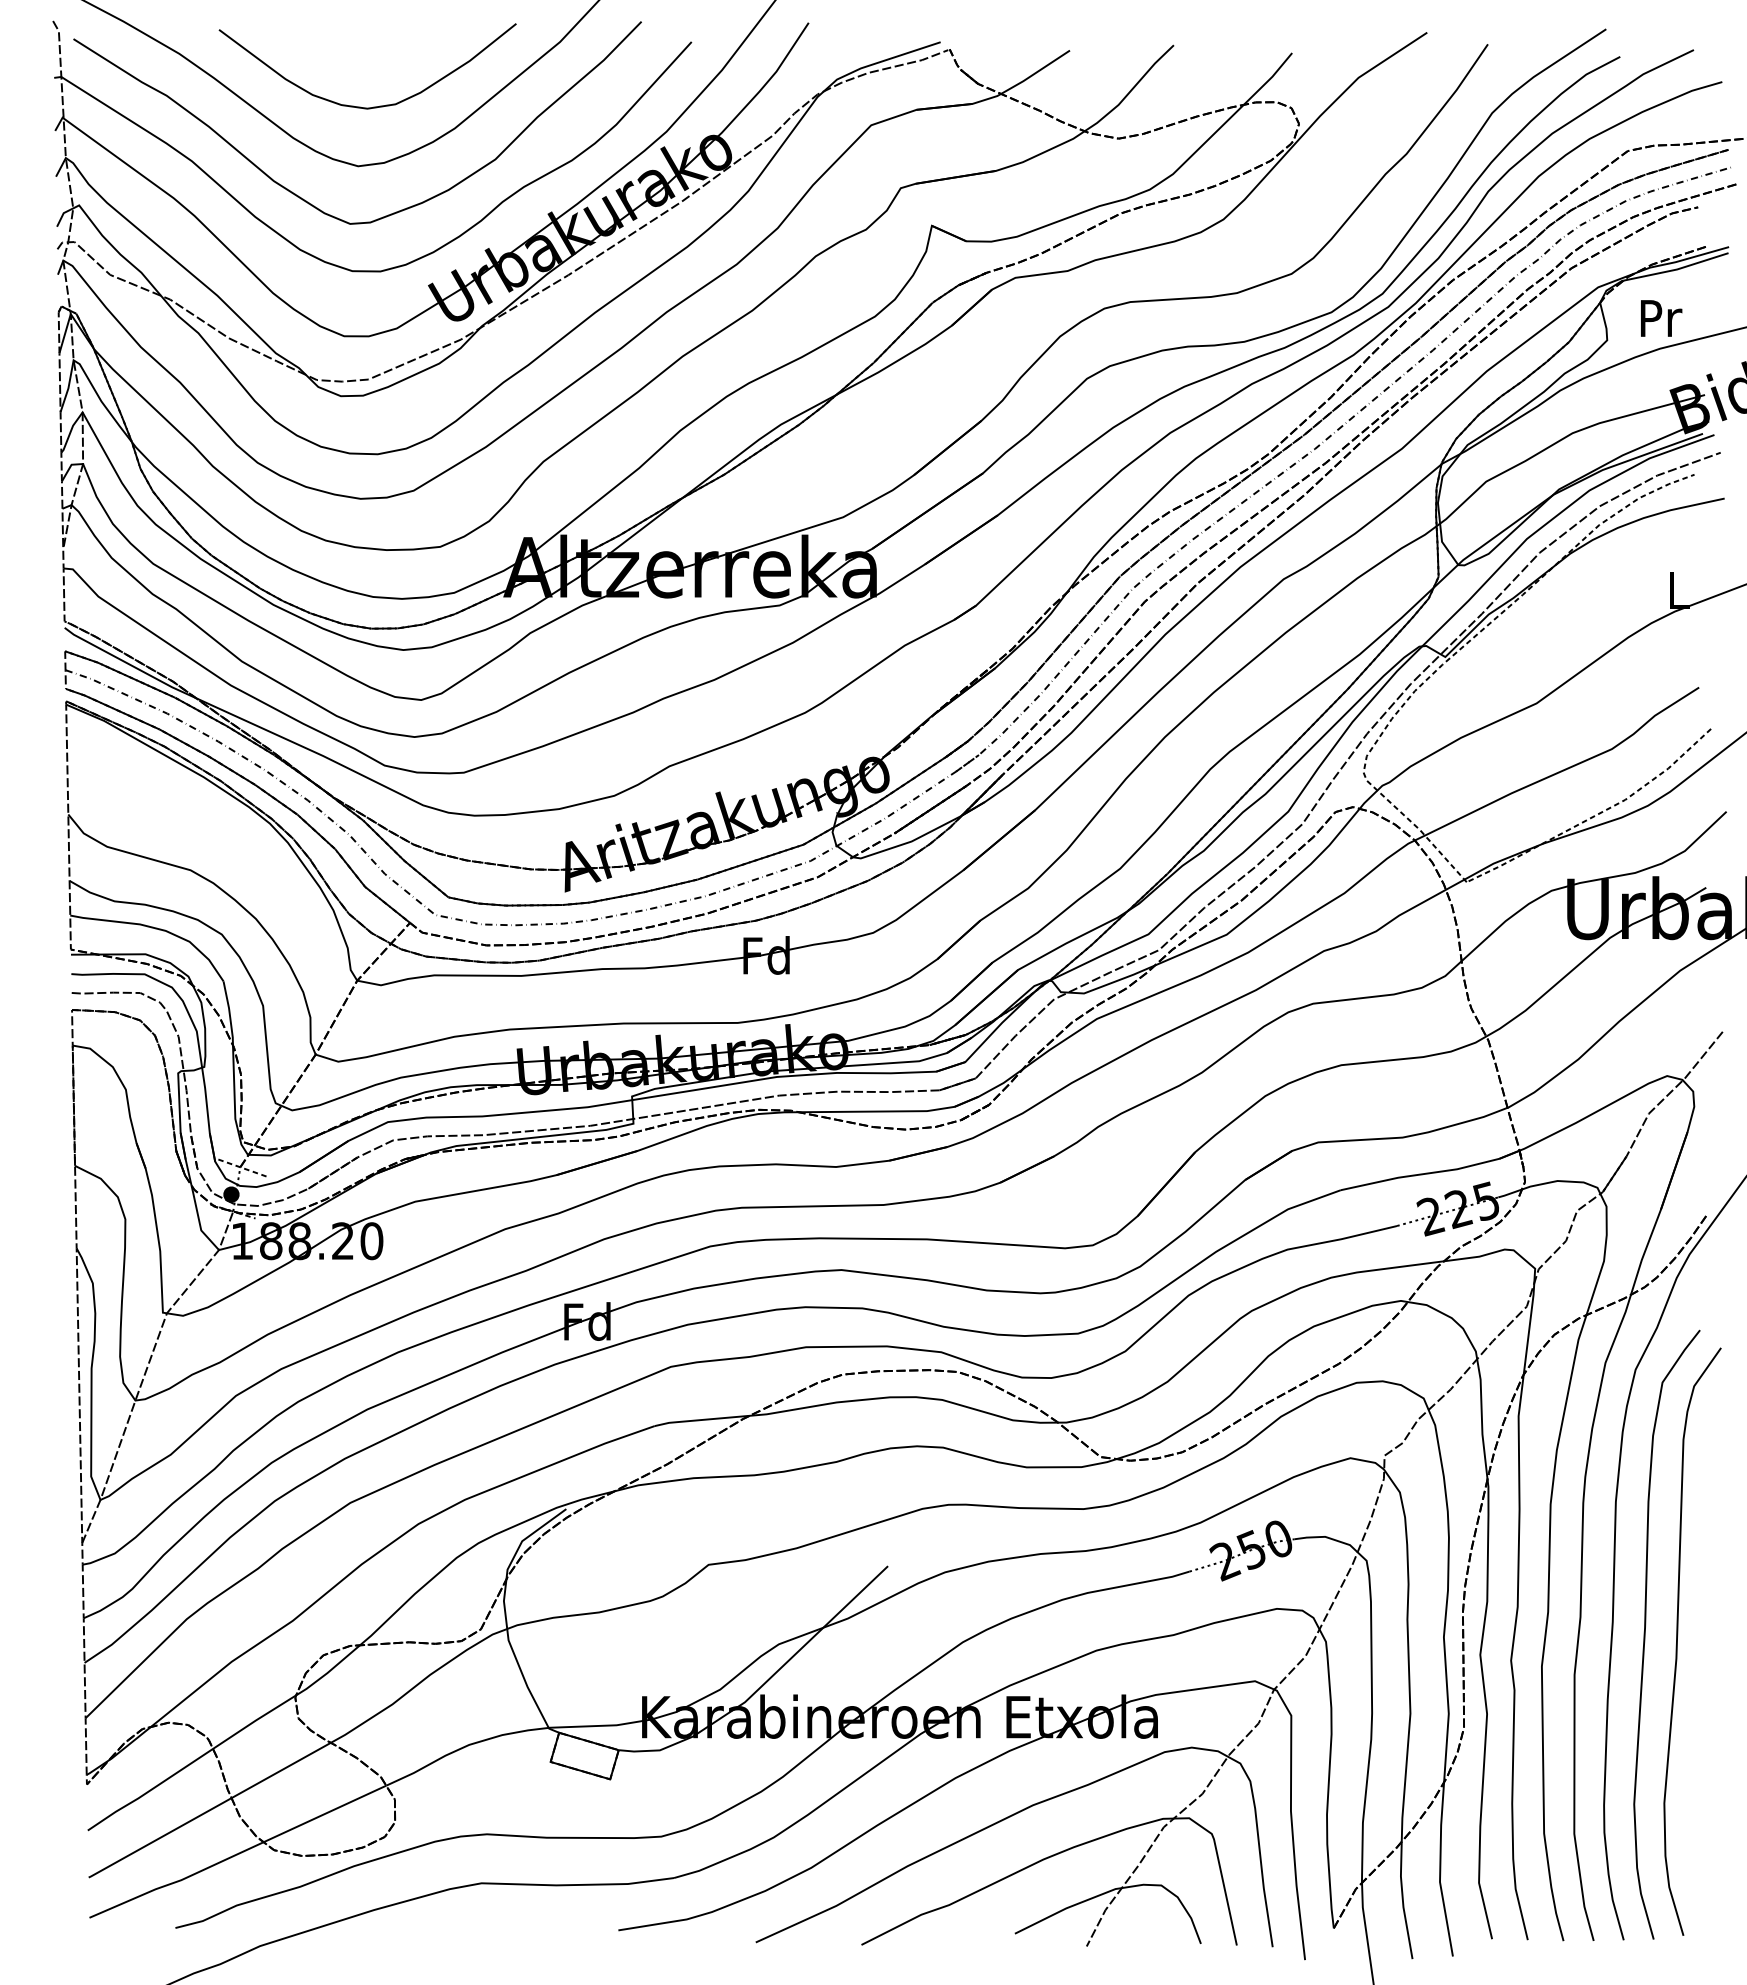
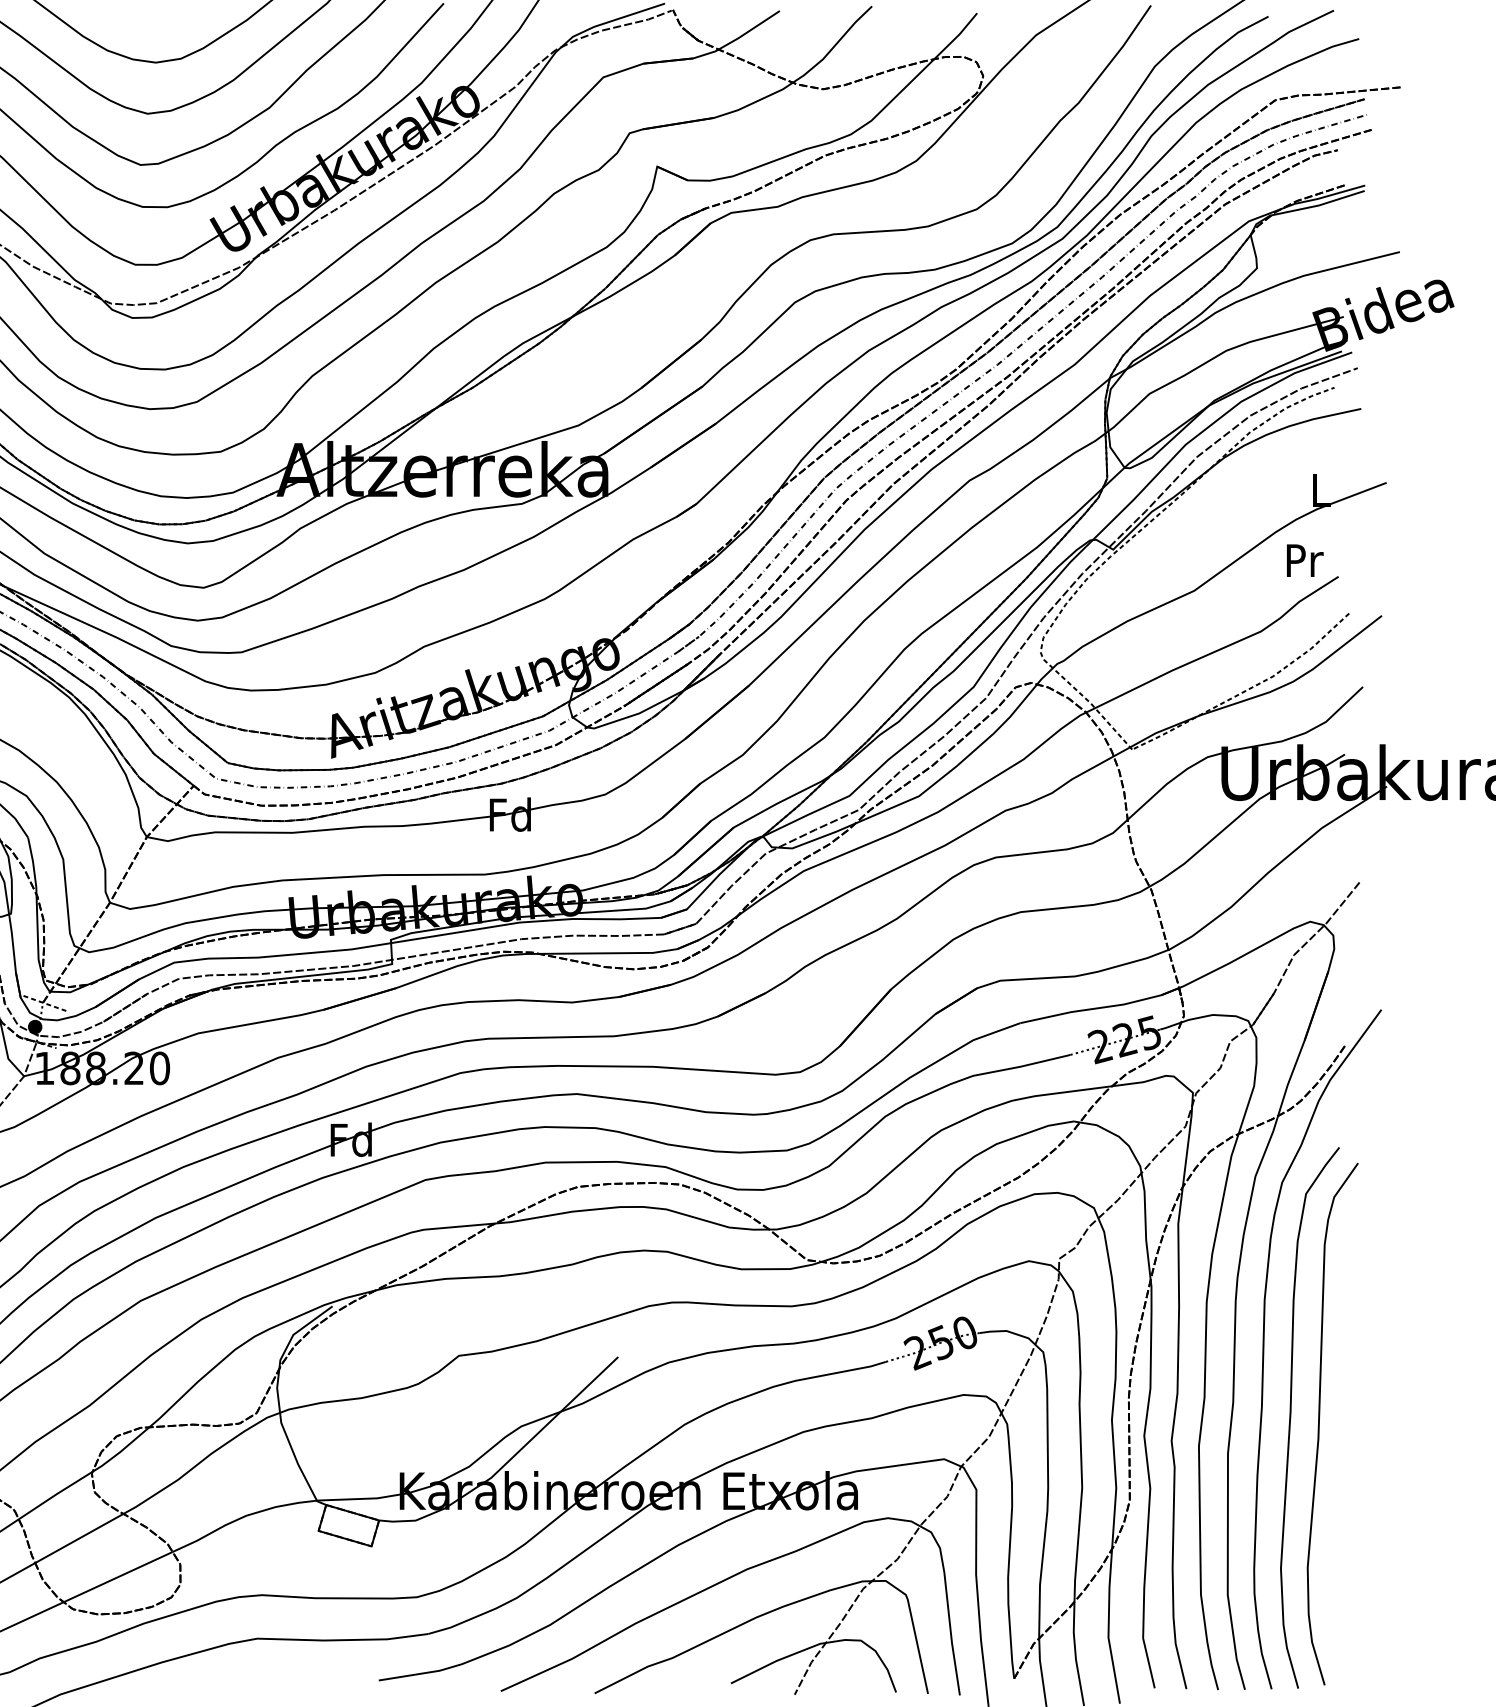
text: (1661, 318) -> (1305, 560), moved

